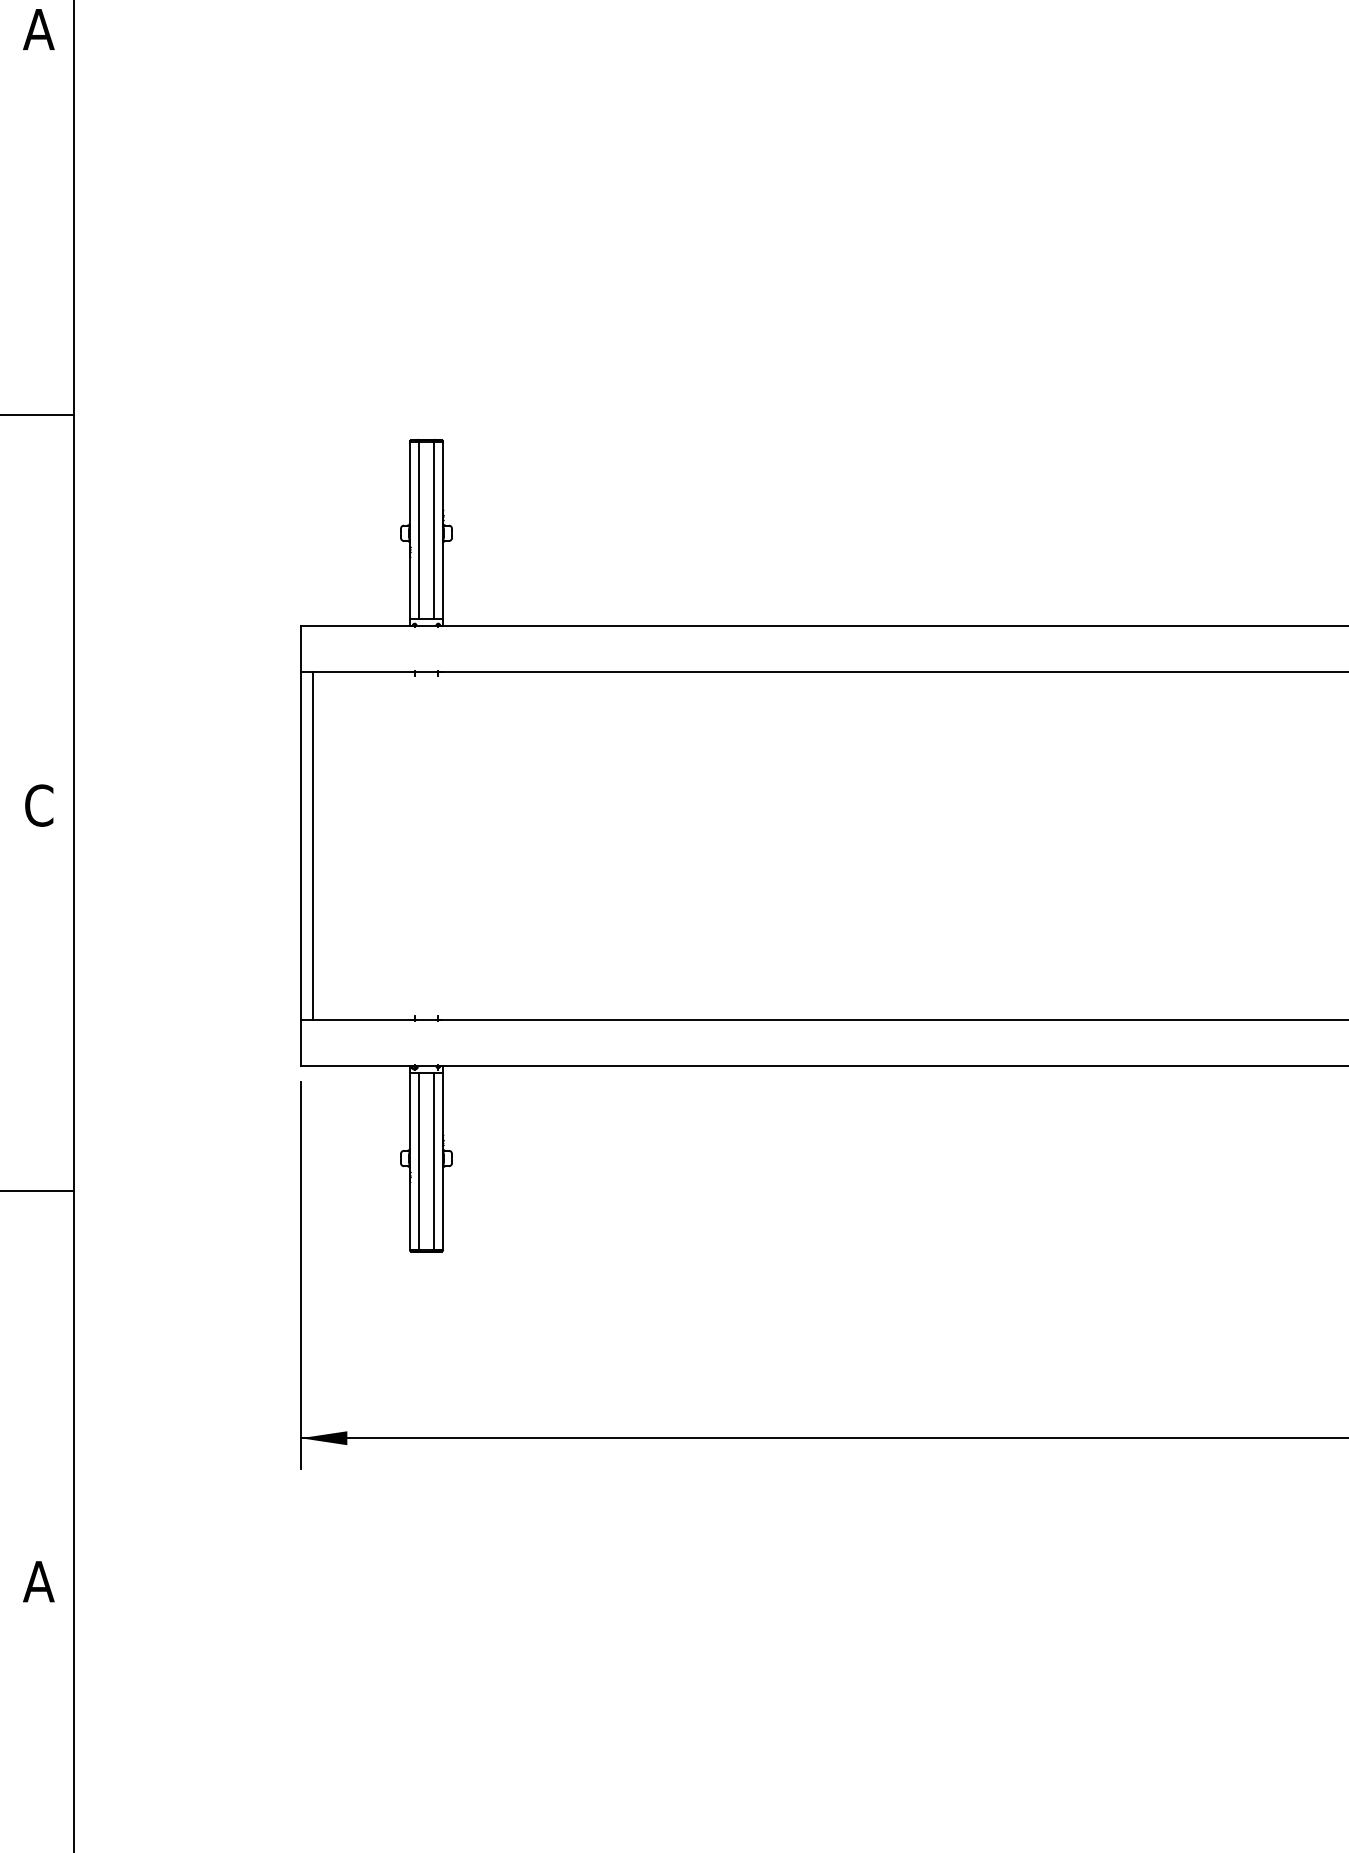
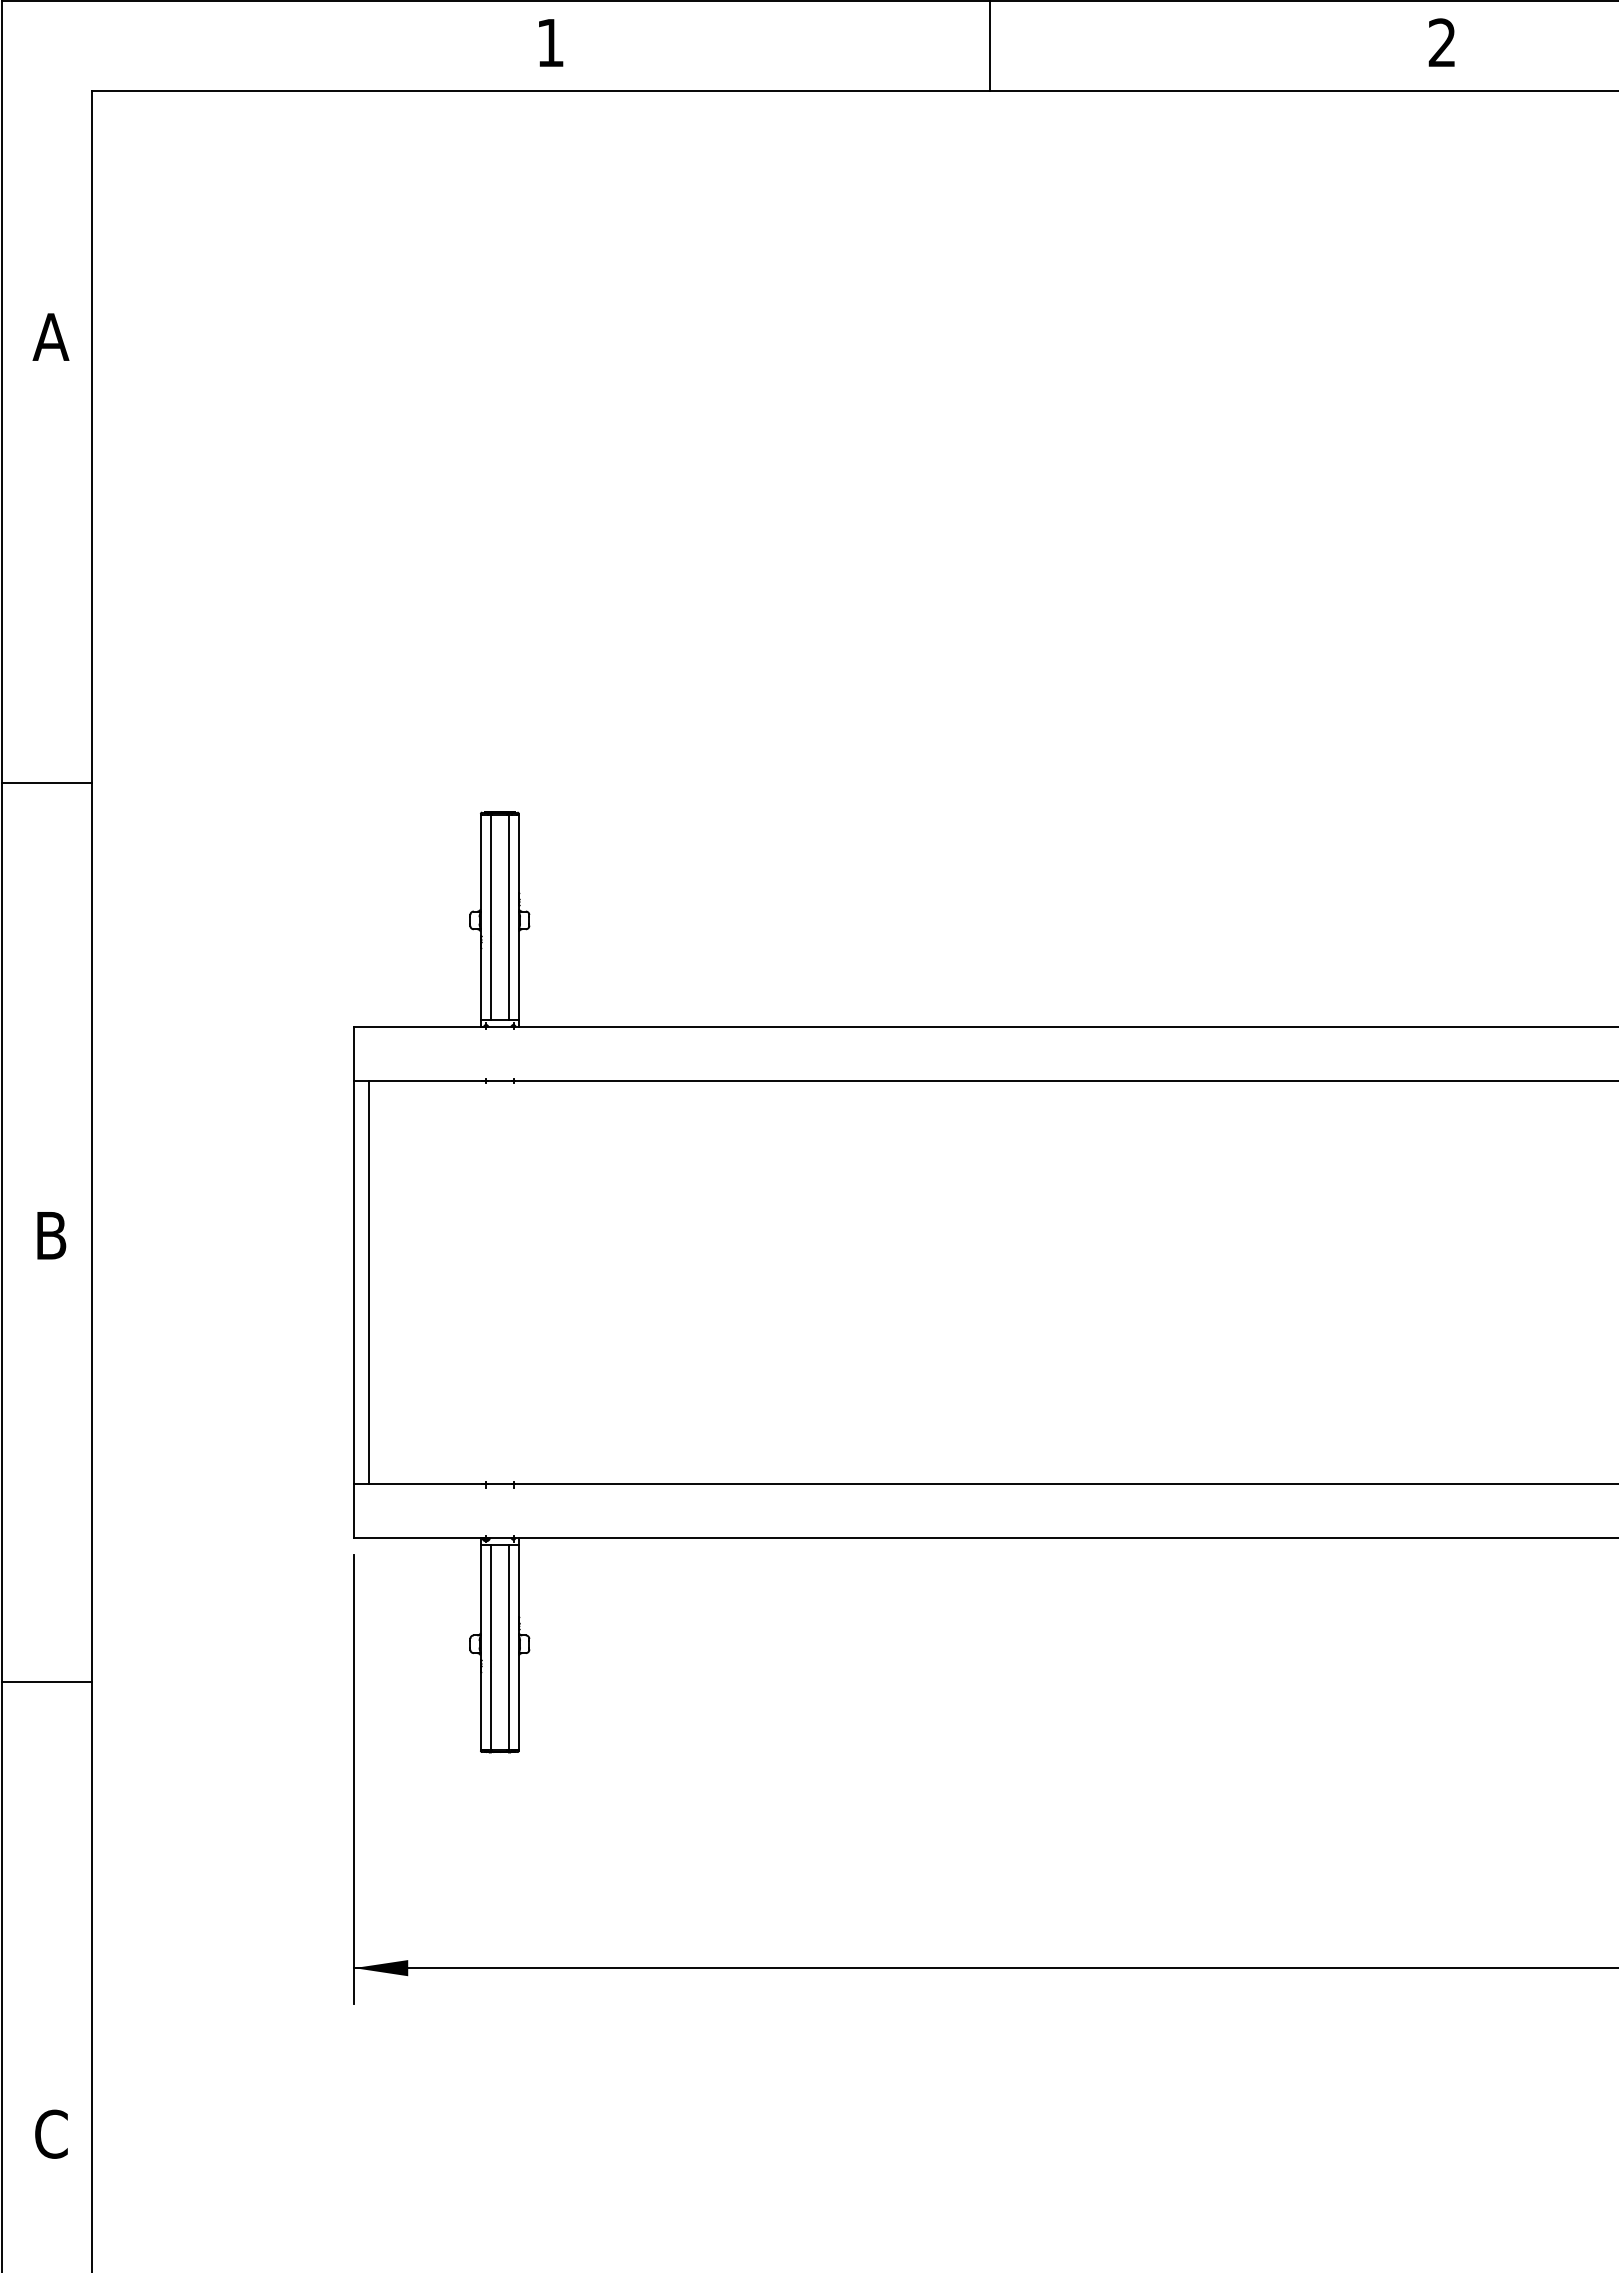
text: (39, 805) -> (51, 1235), C -> B
text: (38, 1581) -> (50, 2133), A -> C

